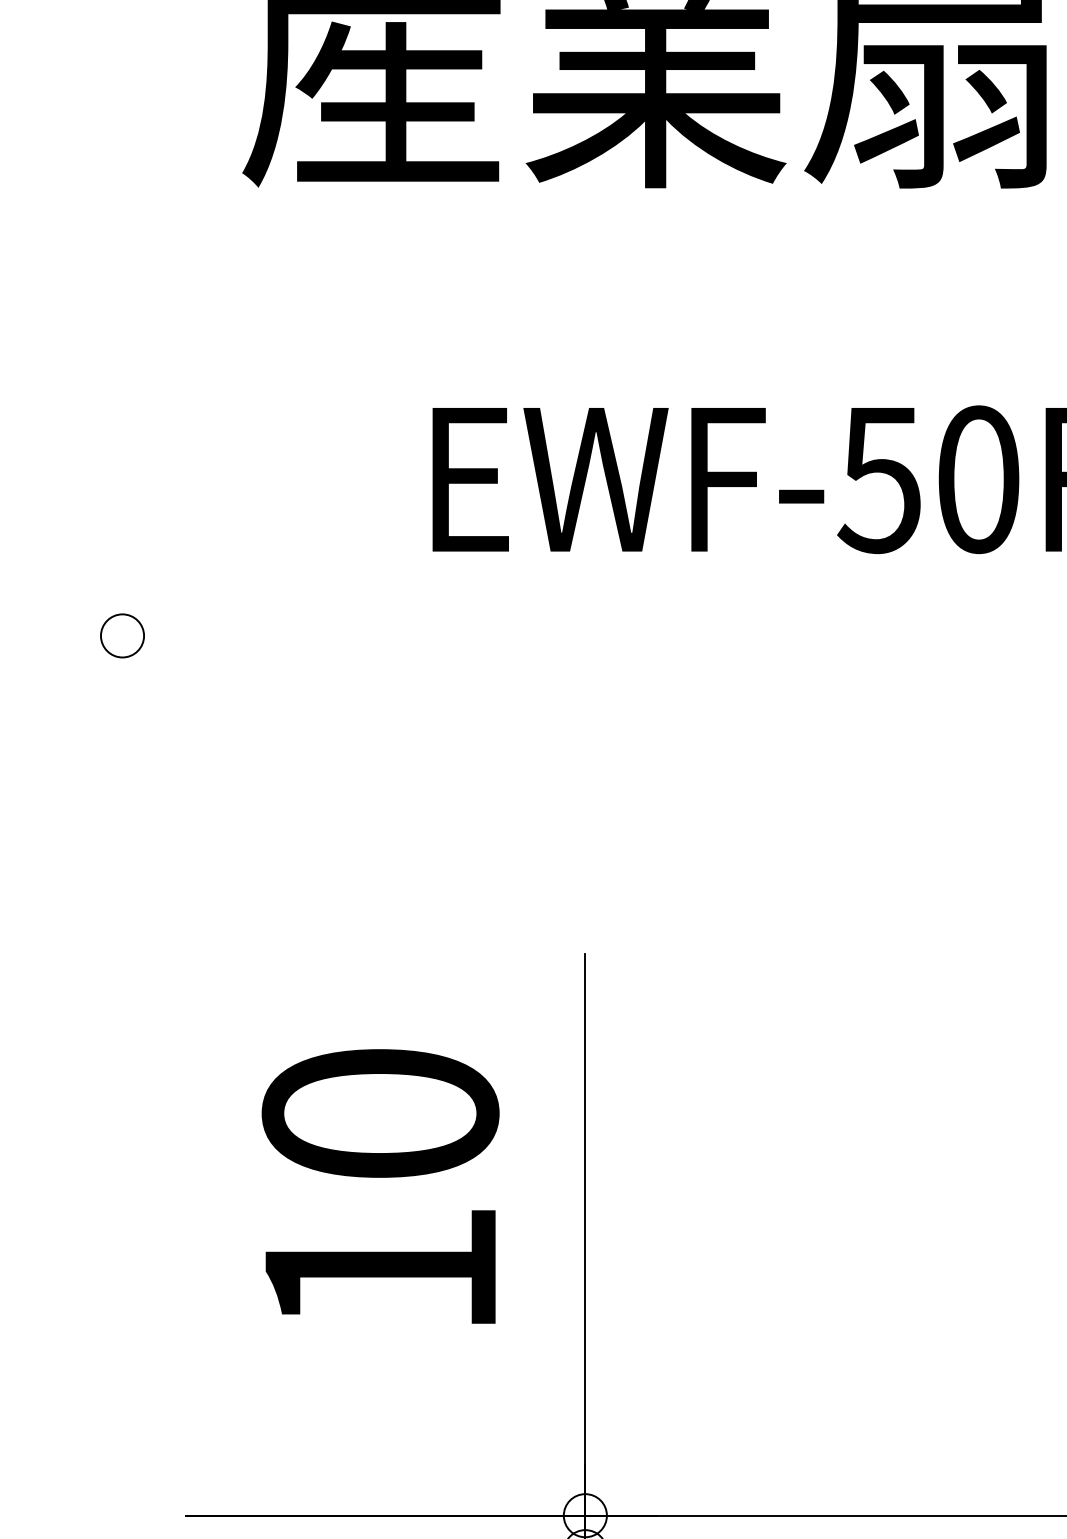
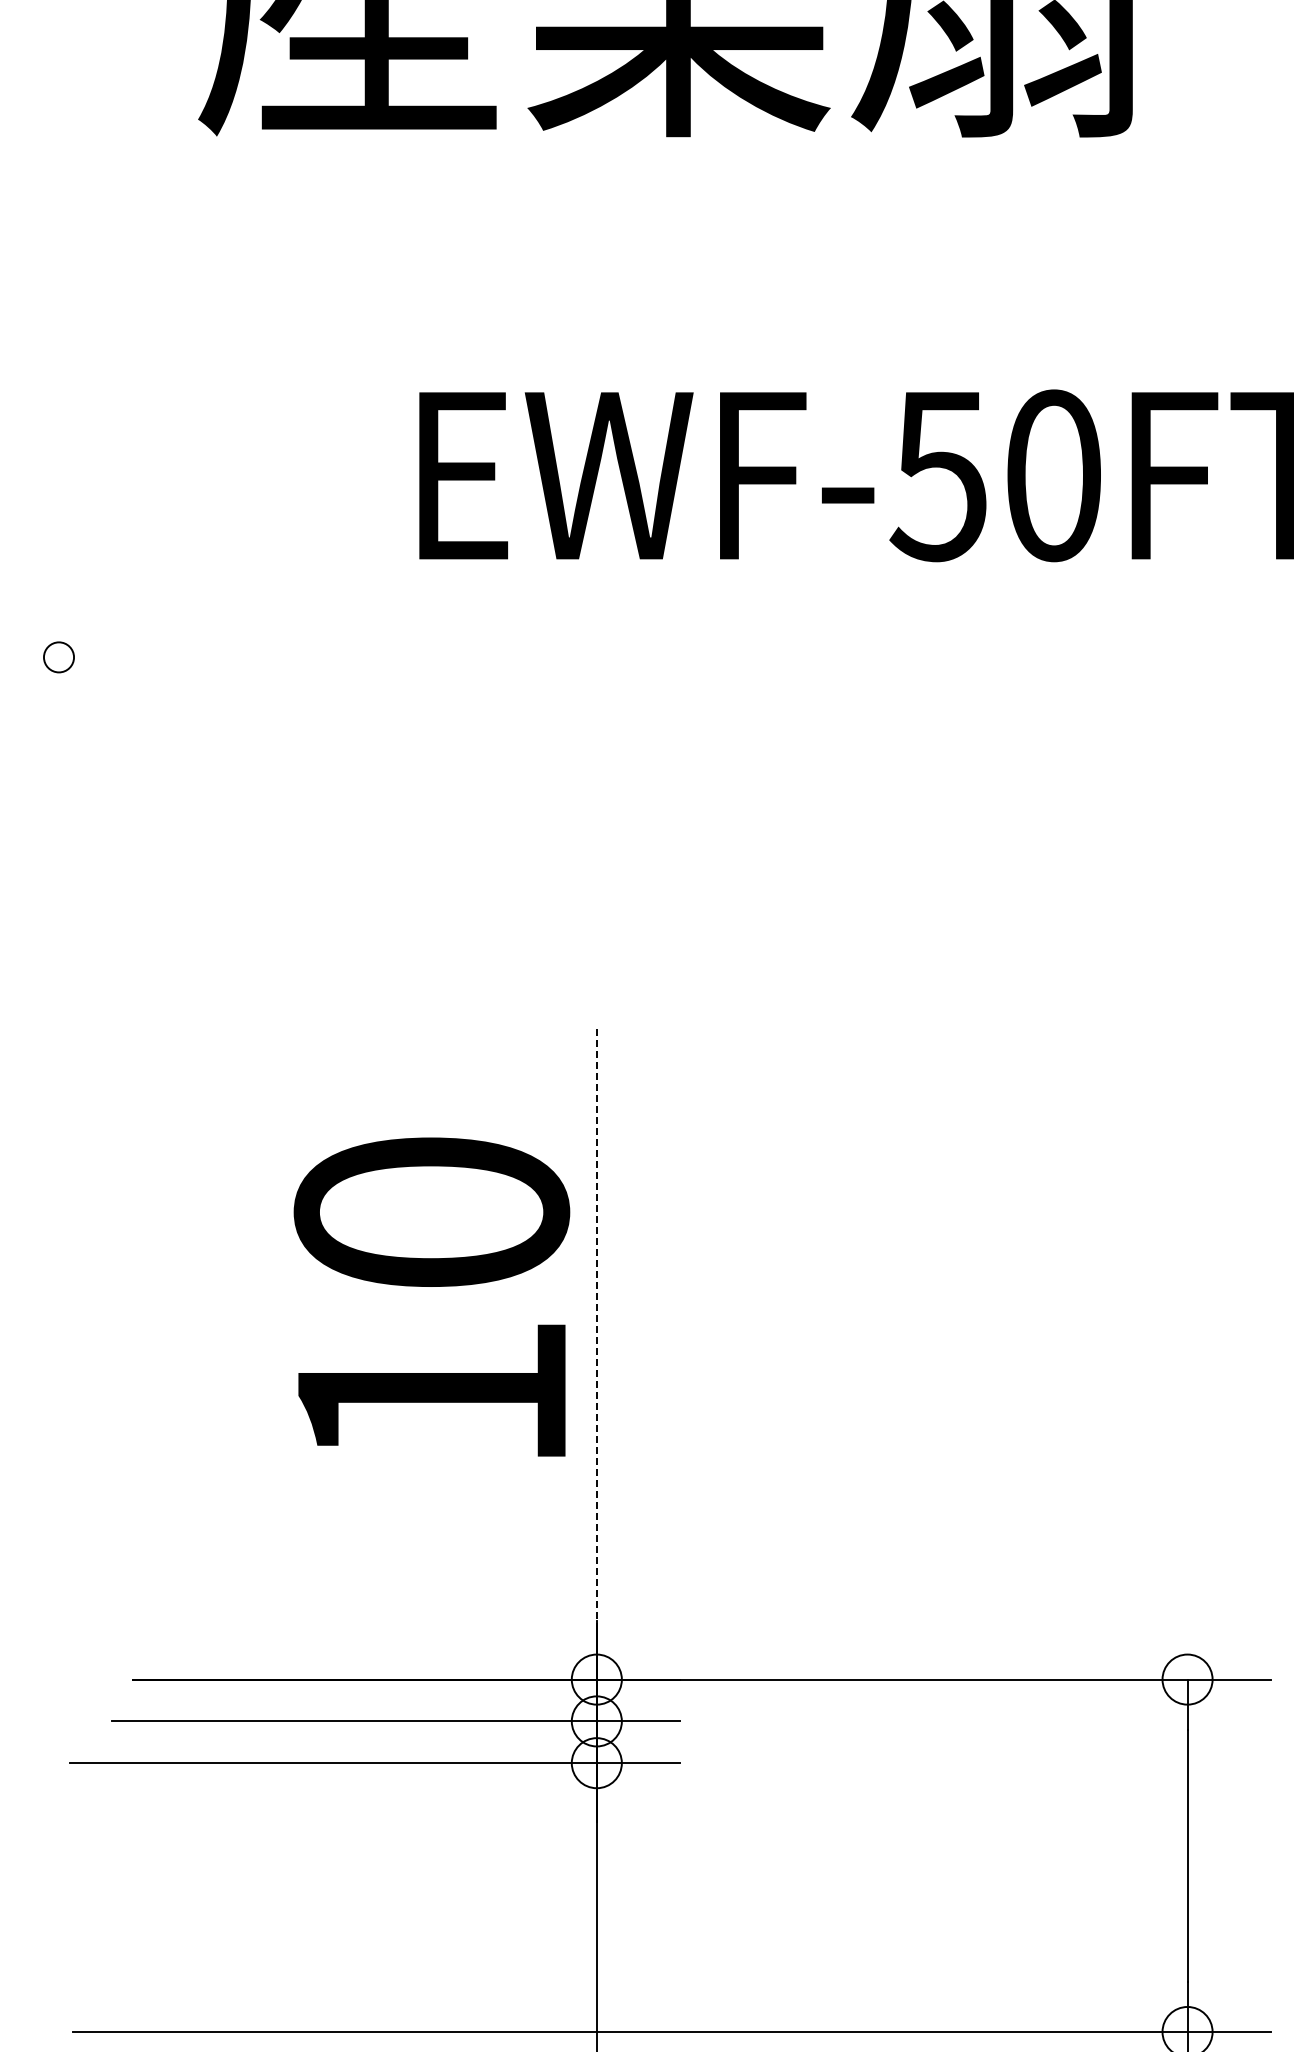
circle: (122, 636) -> (58, 657), size x0.6
text: (380, 1185) -> (431, 1296), moved
line: (585, 1212) -> (596, 1327), solid -> dashed

